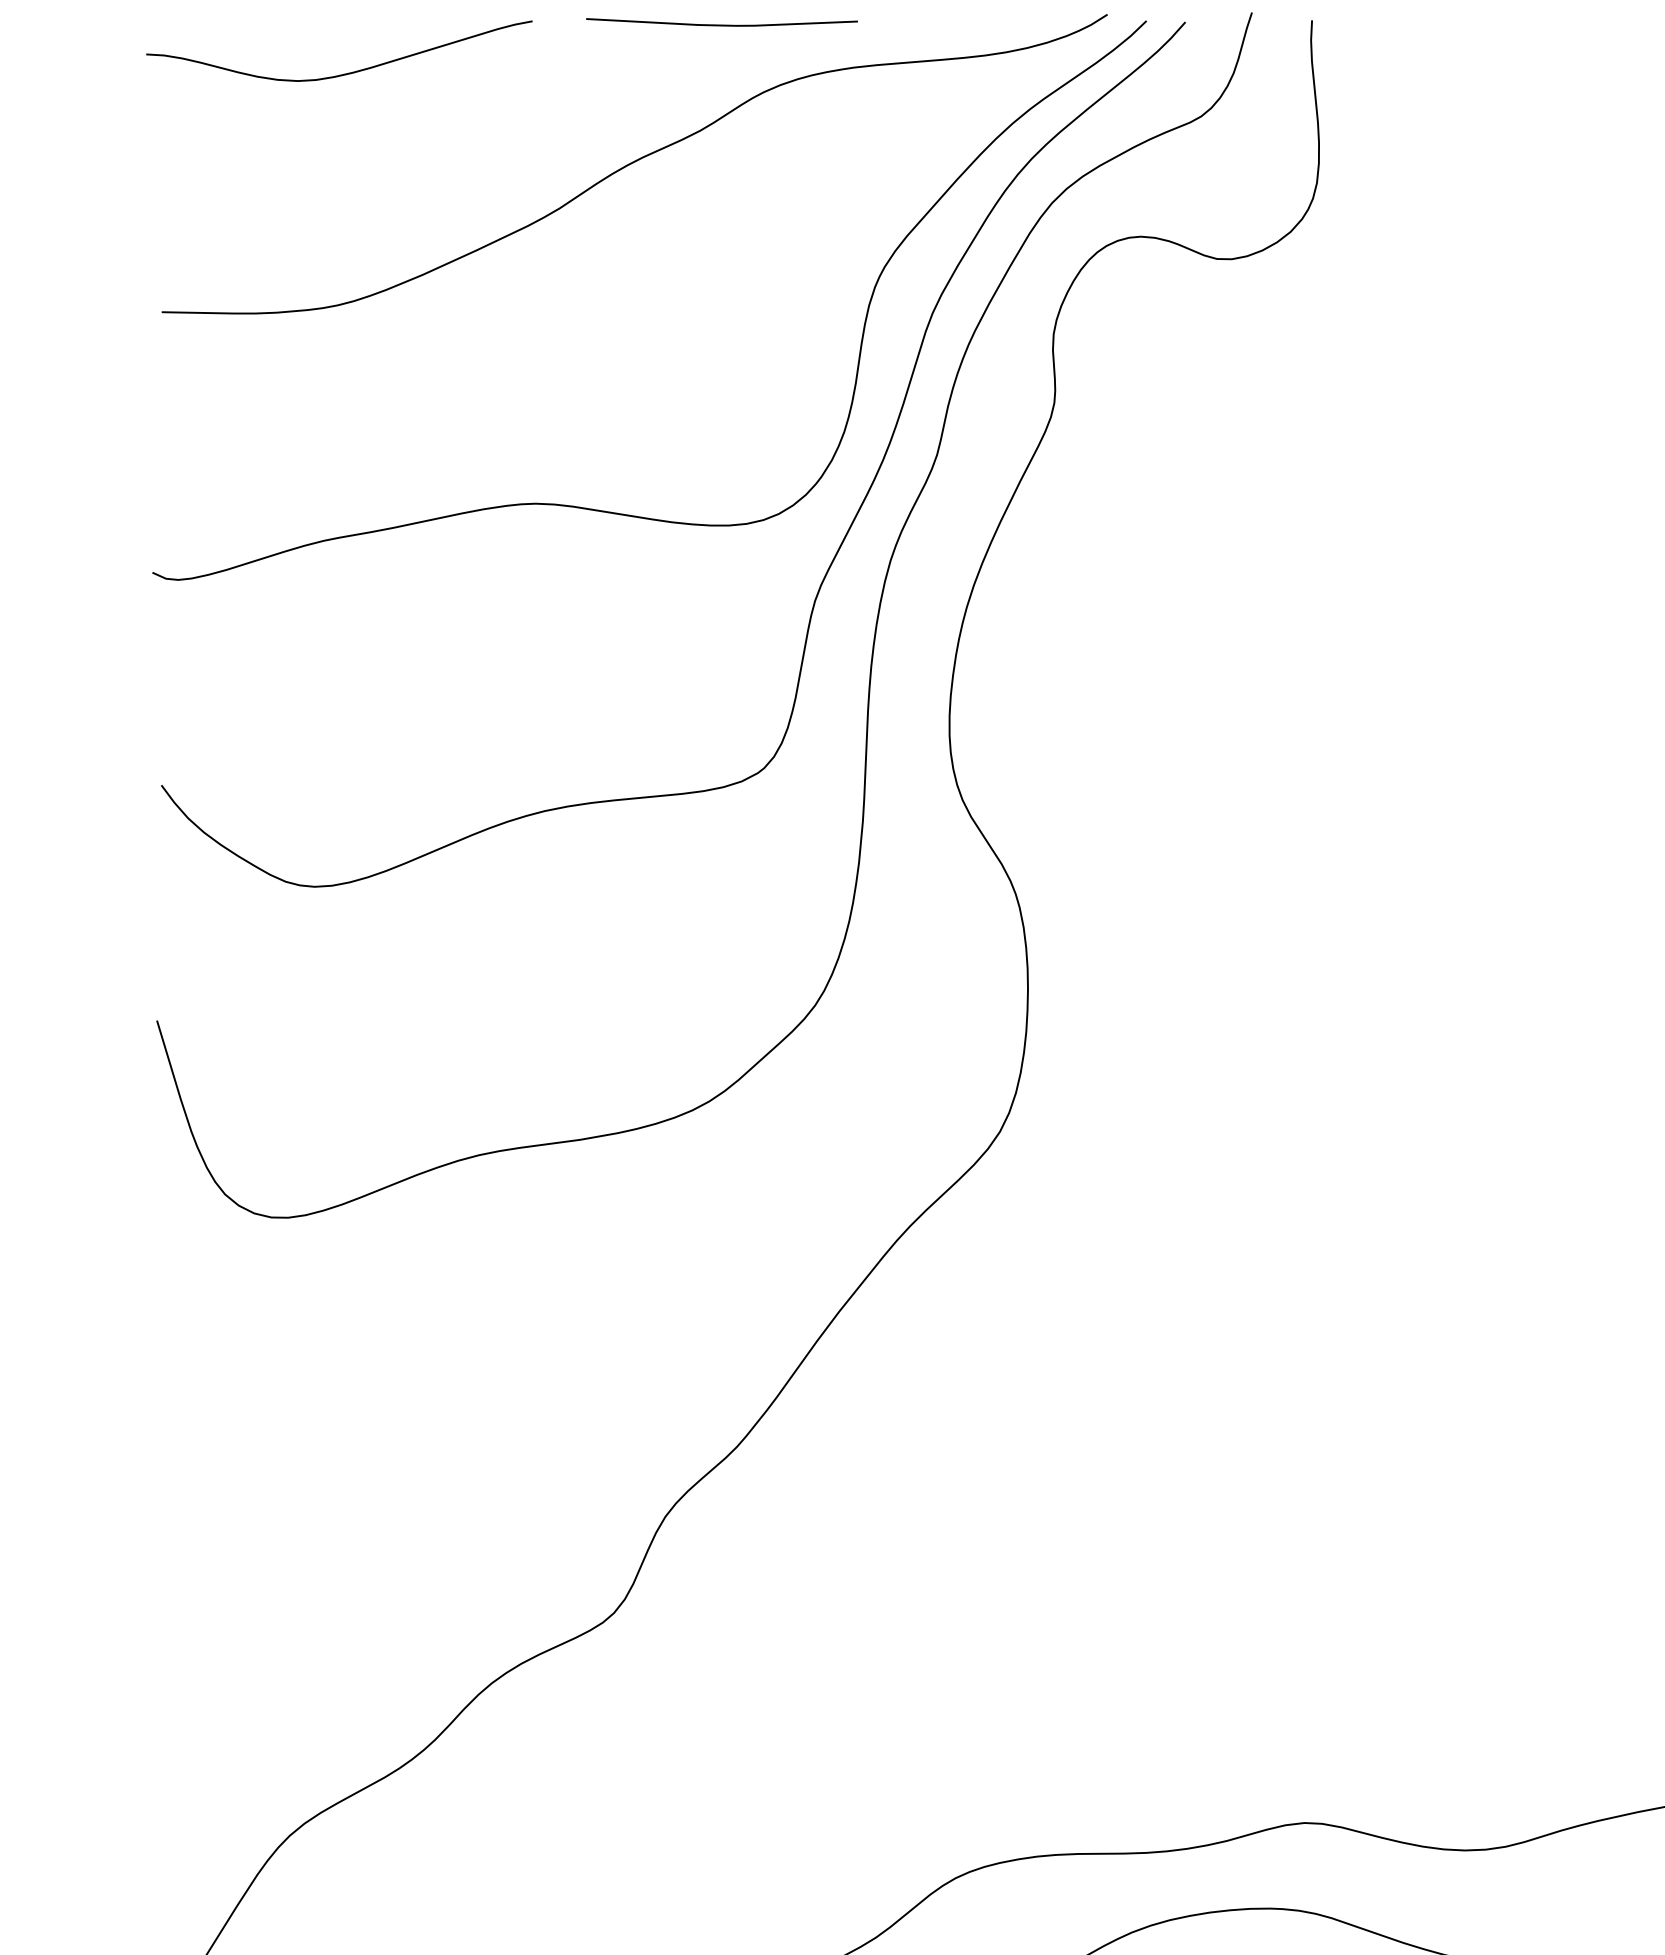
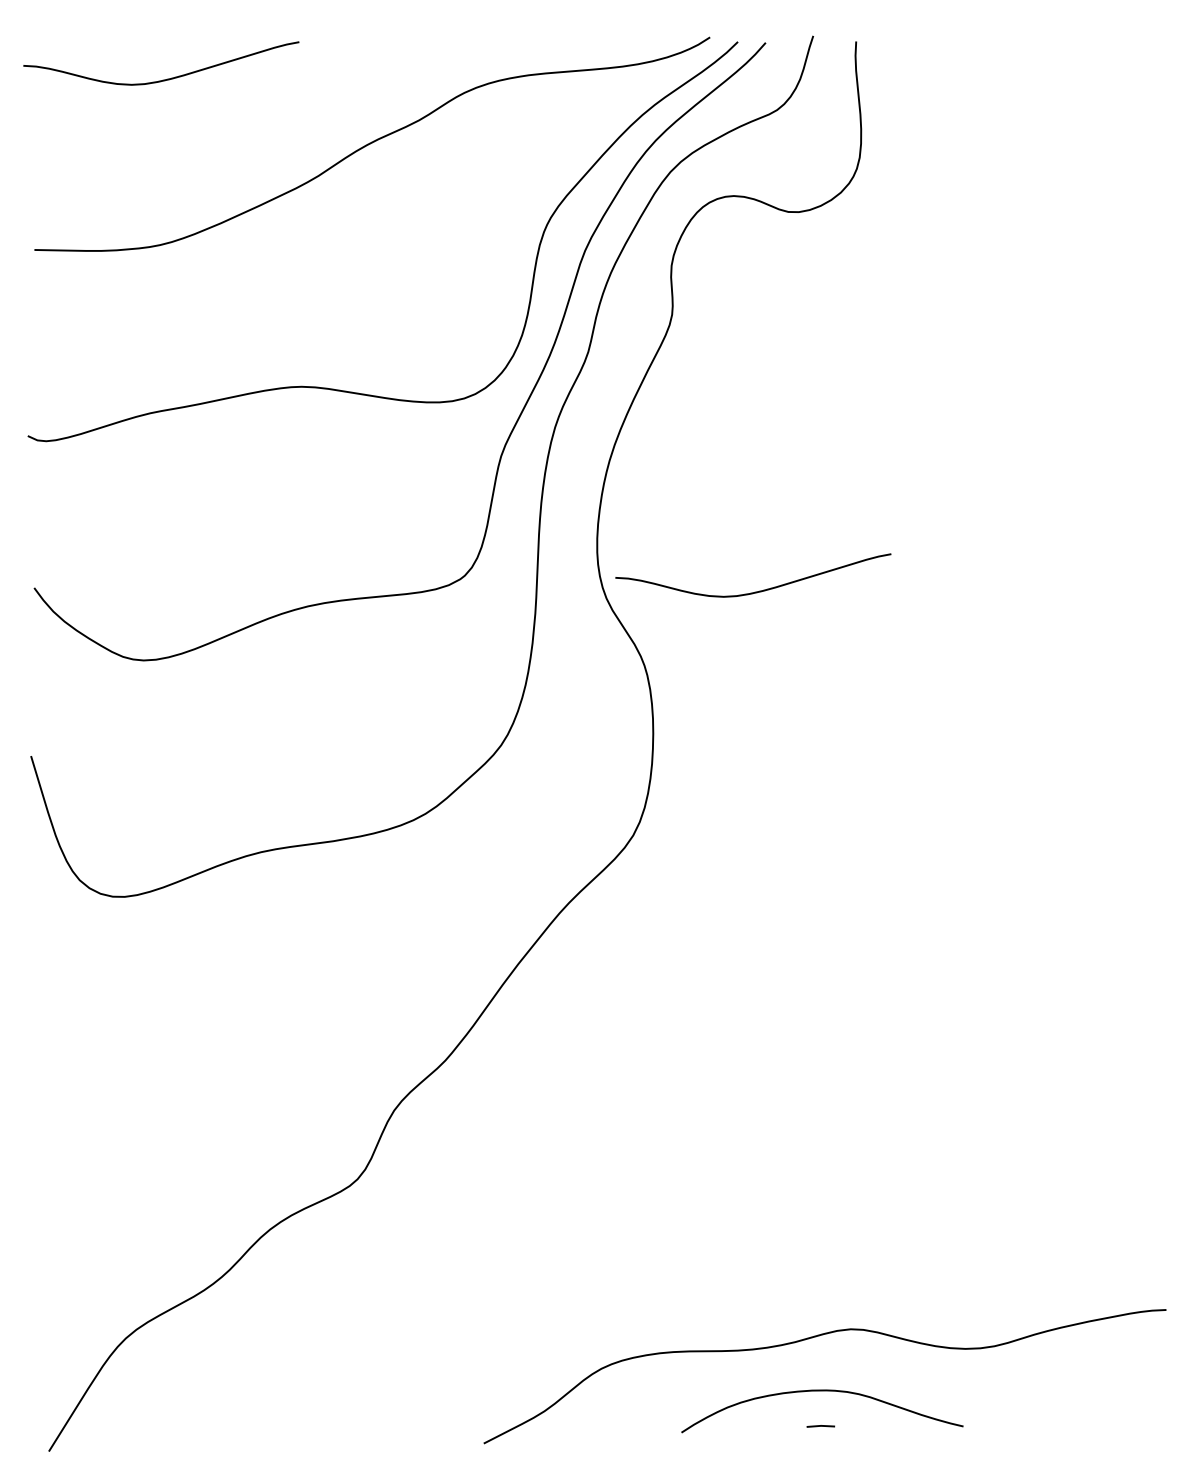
line: (721, 24) -> (434, 44), removed
curve: (1169, 790) -> (754, 591), added

